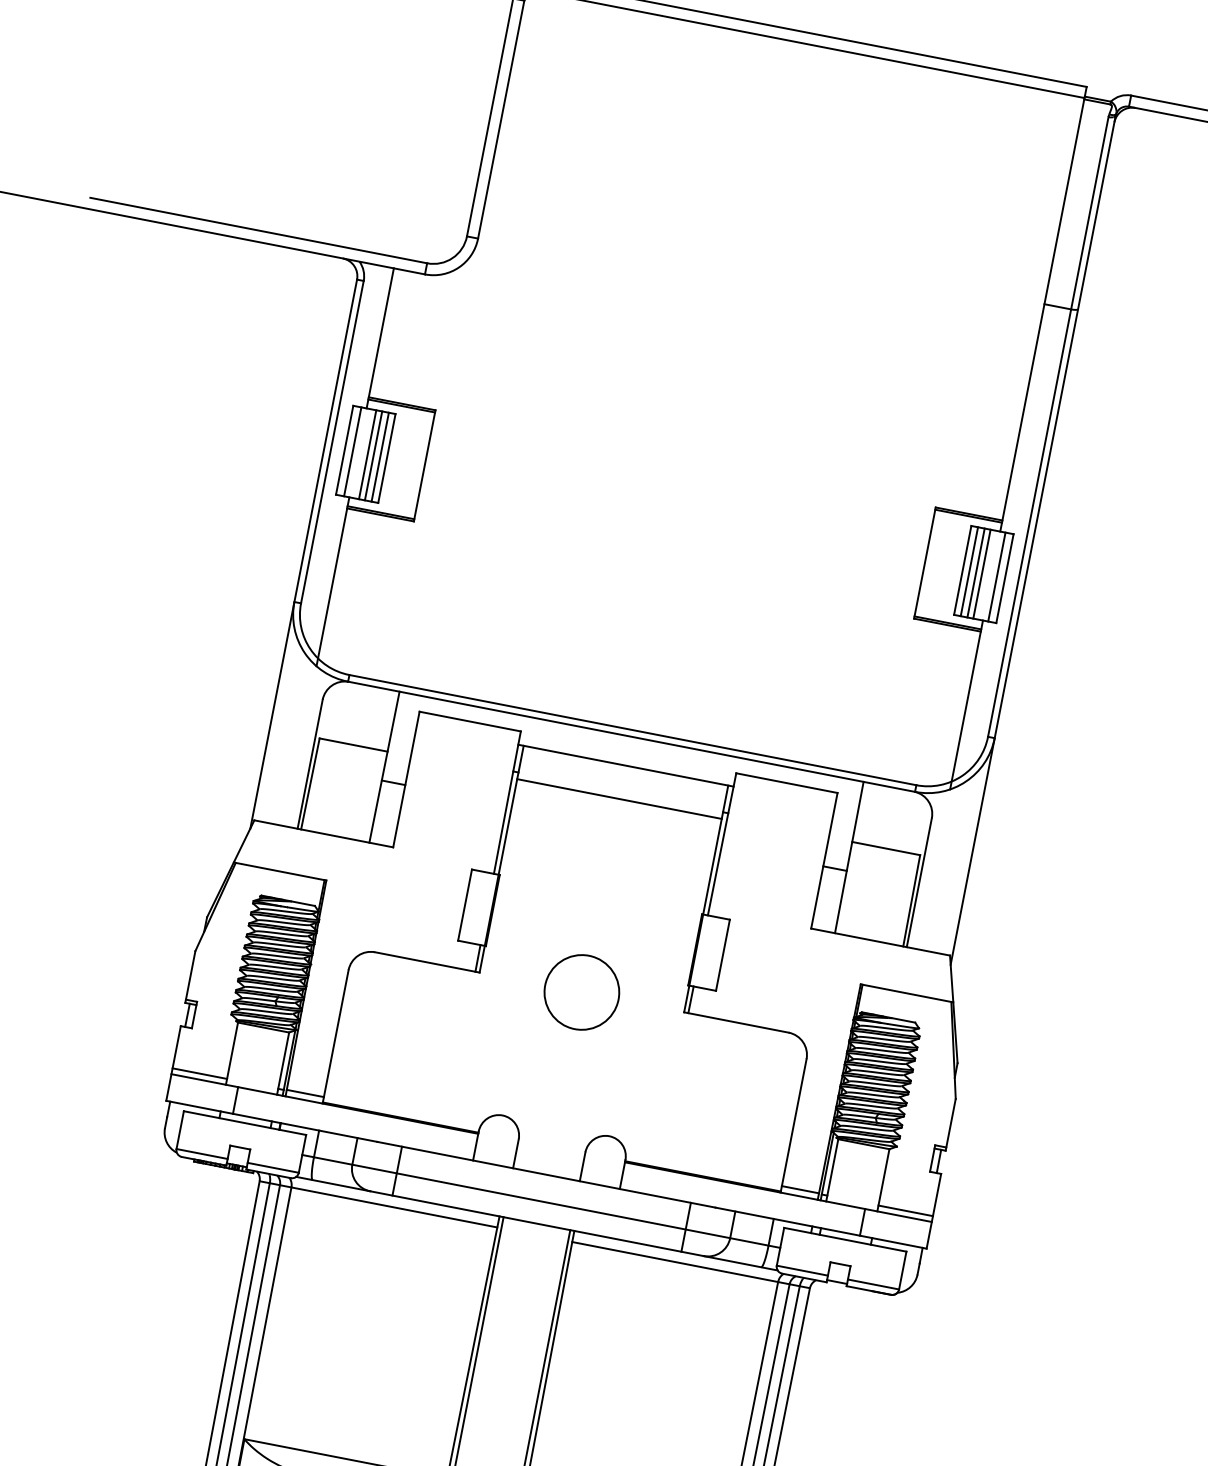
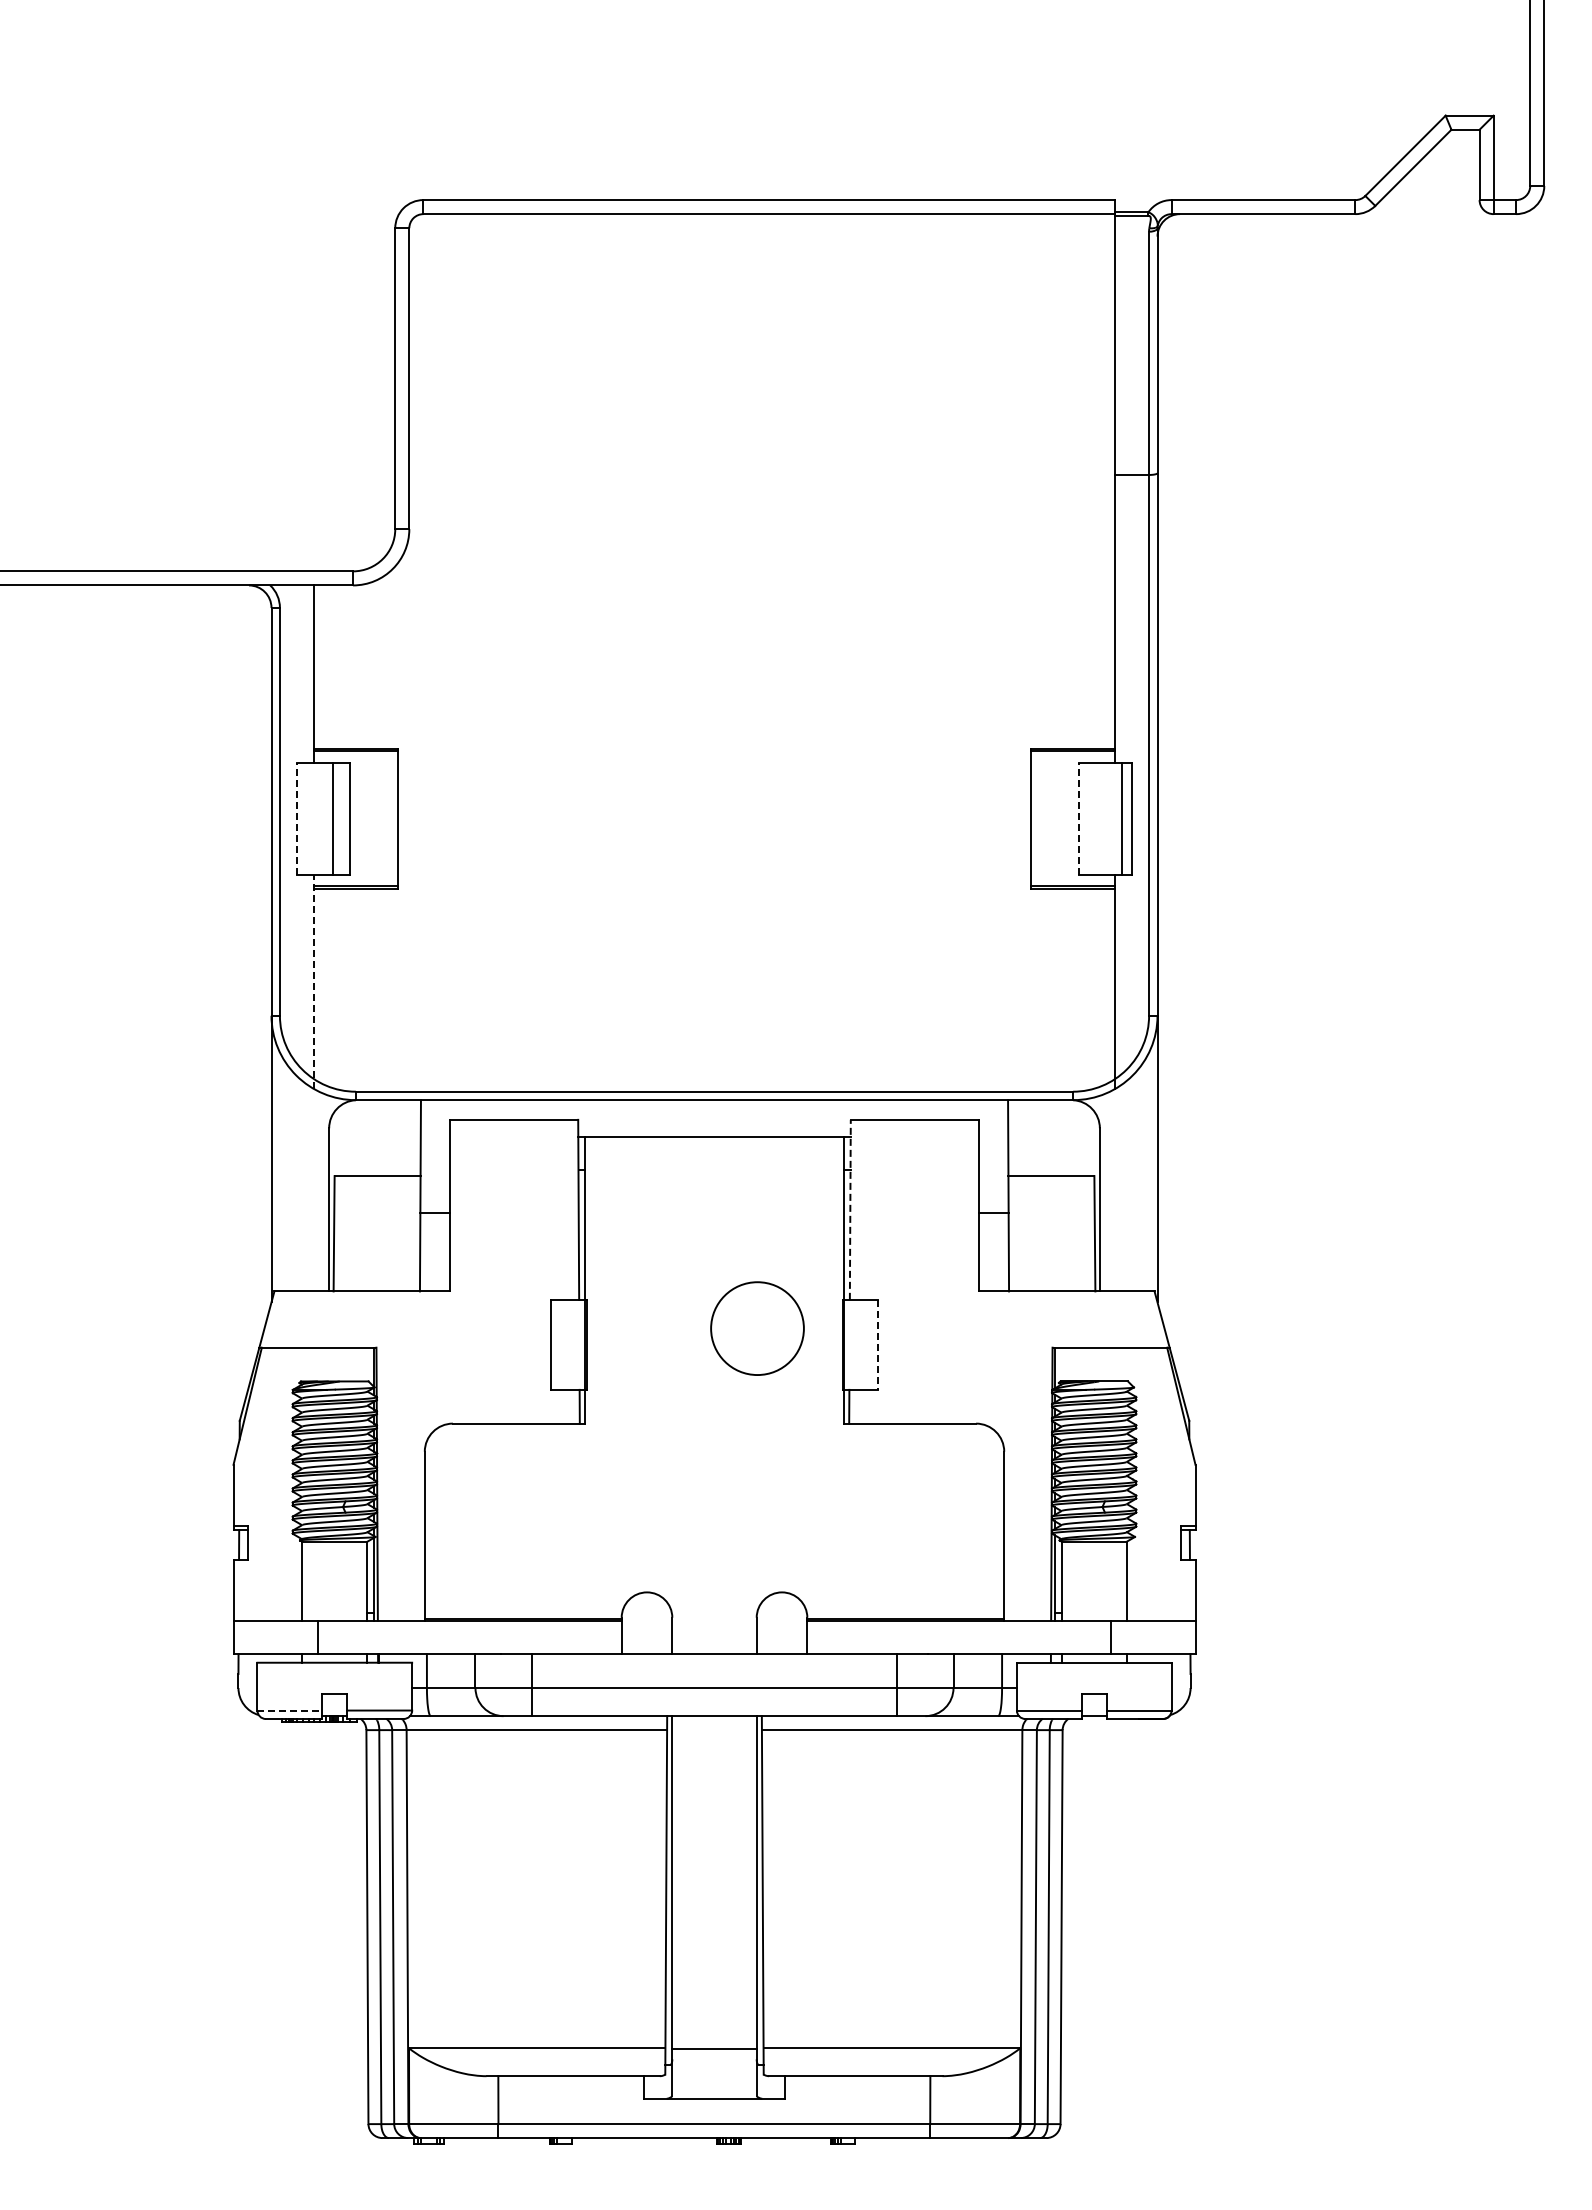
line: (344, 449) -> (296, 818), solid -> dashed
line: (353, 451) -> (307, 818), removed
line: (367, 454) -> (325, 818), removed
line: (380, 456) -> (341, 818), removed
line: (962, 570) -> (1078, 818), solid -> dashed
line: (969, 571) -> (1087, 818), removed
line: (976, 572) -> (1095, 818), removed
line: (982, 573) -> (1103, 818), removed
line: (332, 582) -> (313, 982), solid -> dashed
line: (619, 798) -> (714, 1178), removed
line: (722, 844) -> (850, 1209), solid -> dashed
line: (722, 955) -> (877, 1345), solid -> dashed
circle: (581, 992) -> (757, 1328), moved
line: (199, 1073) -> (267, 1613), removed
line: (304, 1093) -> (400, 1612), removed
line: (202, 1154) -> (290, 1710), solid -> dashed
line: (800, 1189) -> (1027, 1612), removed
line: (905, 1211) -> (1160, 1613), removed

